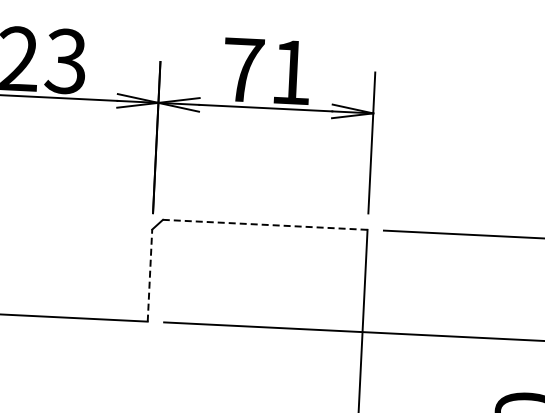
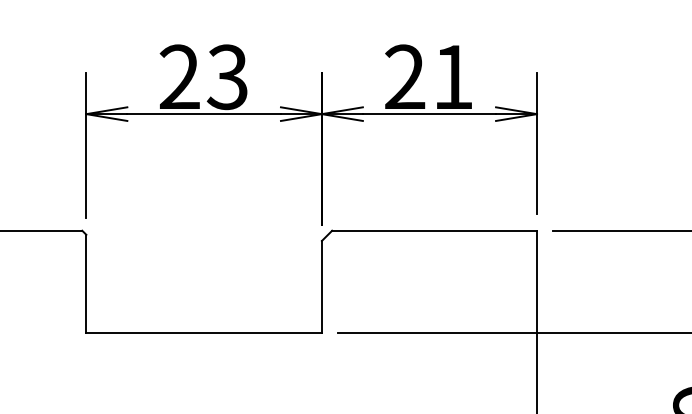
text: (243, 69) -> (405, 76), 71 -> 21
line: (265, 224) -> (434, 230), dashed -> solid
line: (149, 275) -> (321, 286), dashed -> solid

